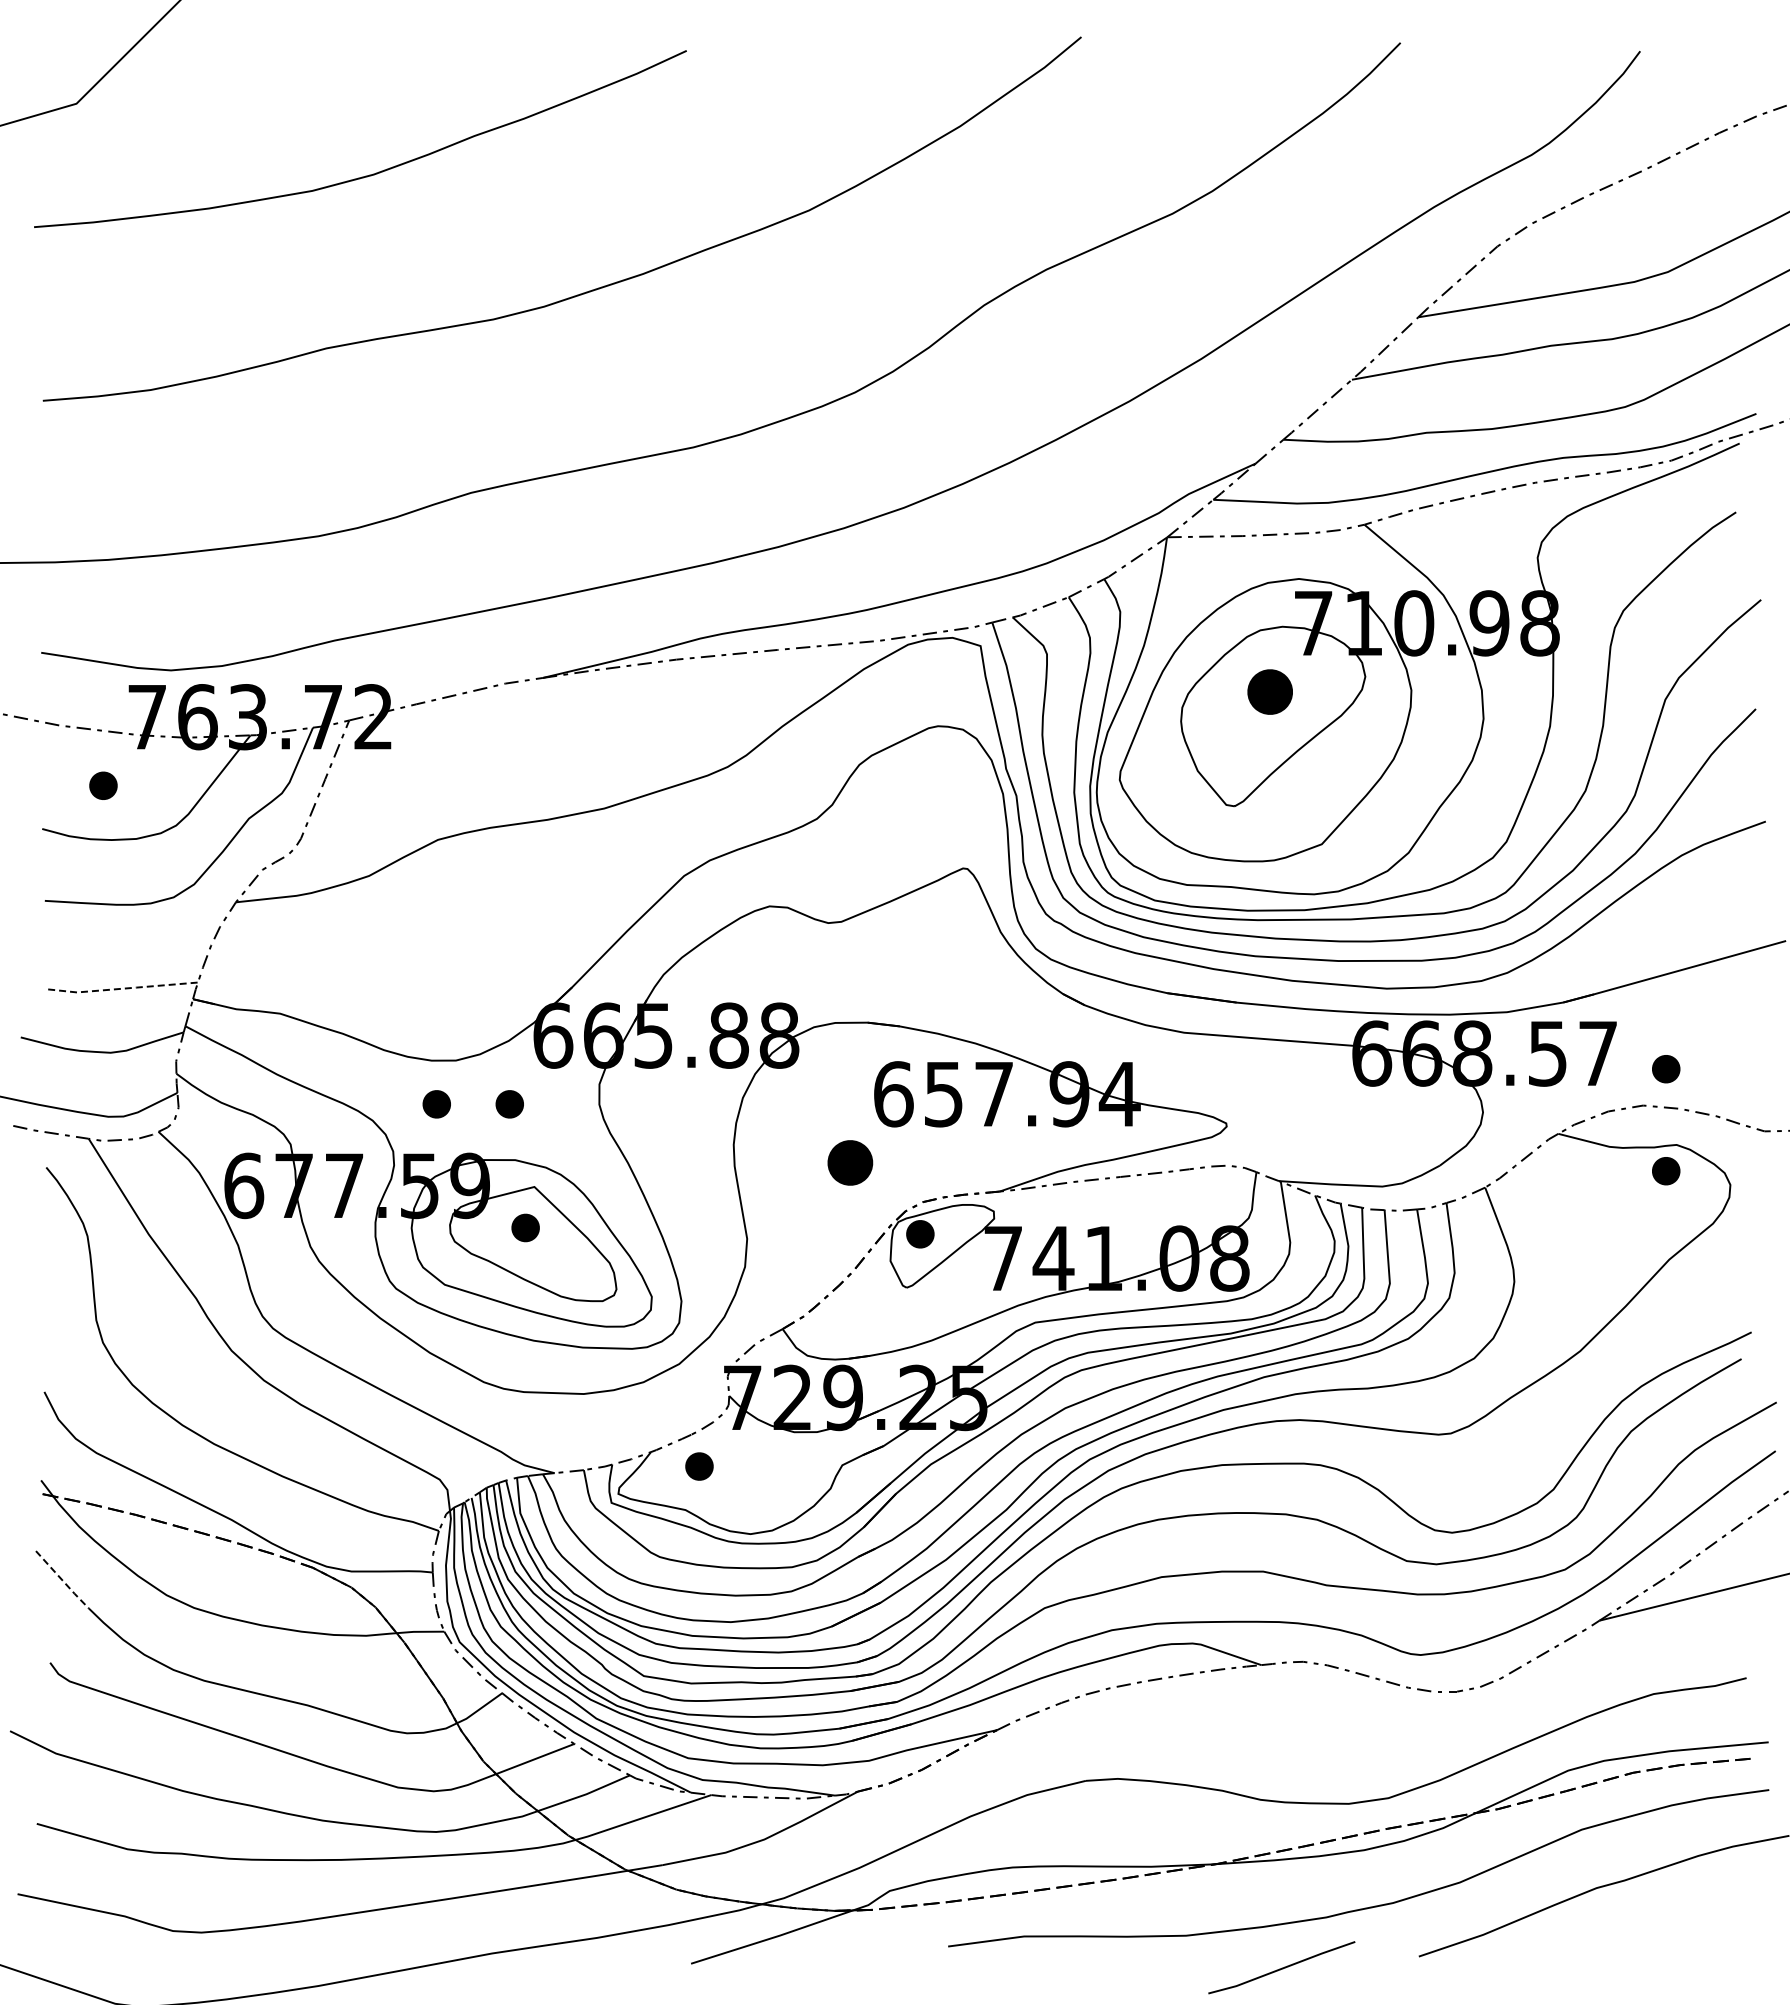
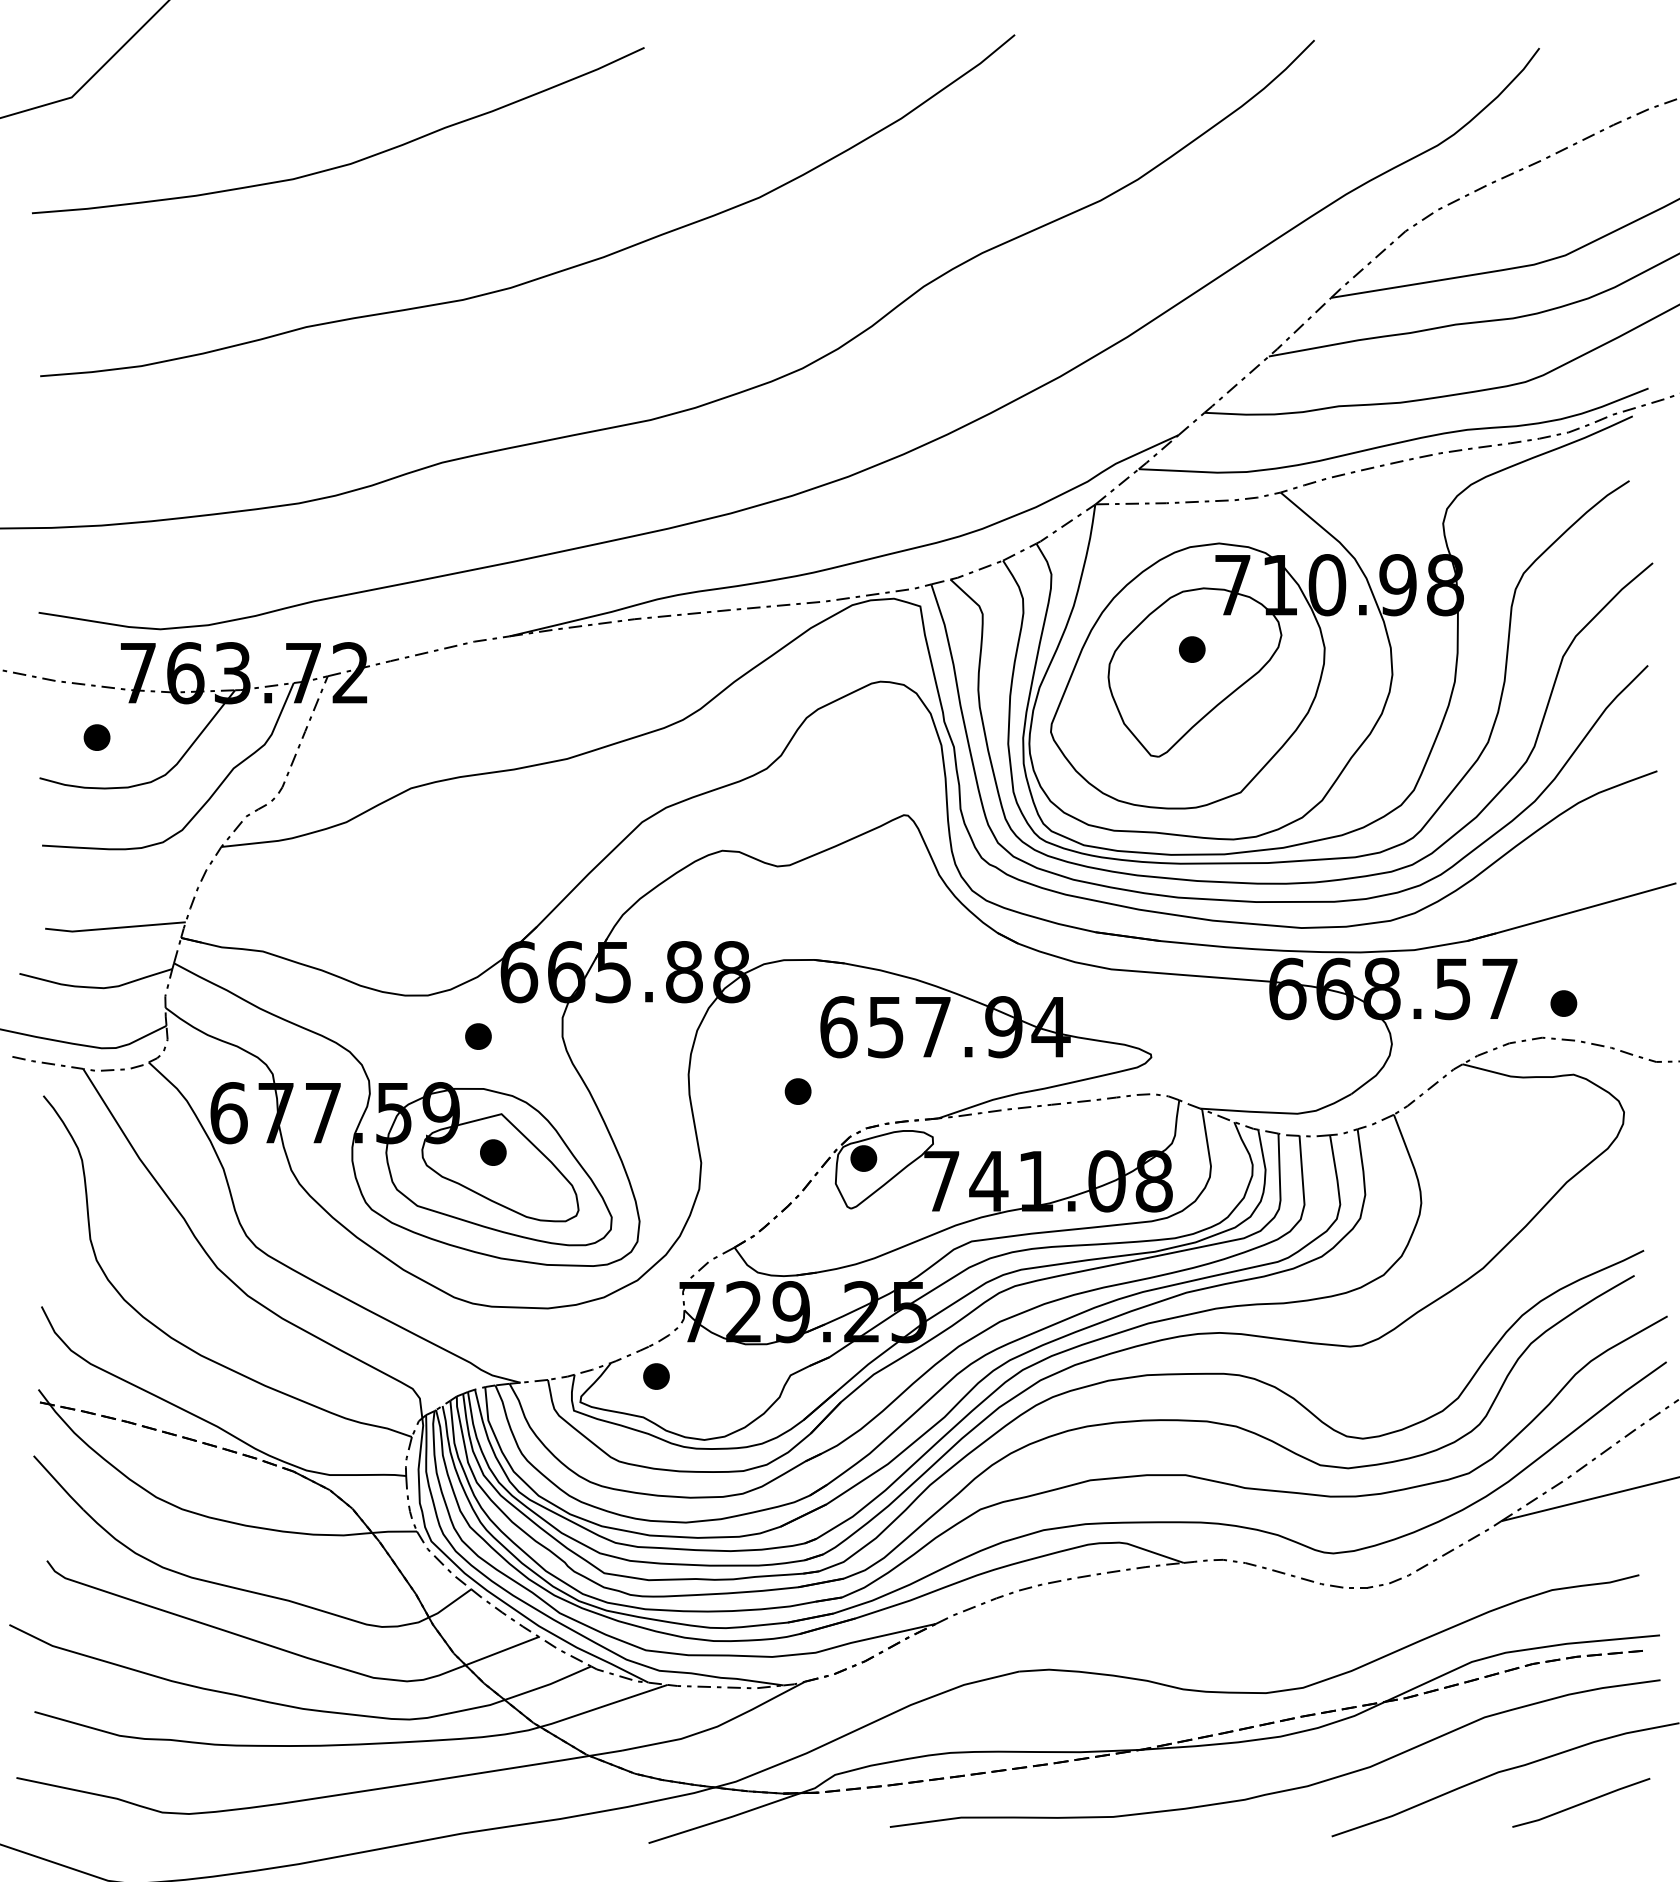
part: (1270, 691) -> (1192, 649), size x0.62
line: (122, 988) -> (114, 927), dashed -> solid
part: (436, 1104) -> (409, 1036), removed
part: (850, 1162) -> (798, 1091), size x0.62
part: (1666, 1171) -> (1564, 1099), removed
line: (62, 1580) -> (58, 1483), dashed -> solid
line: (1282, 1967) -> (1581, 1802), moved

